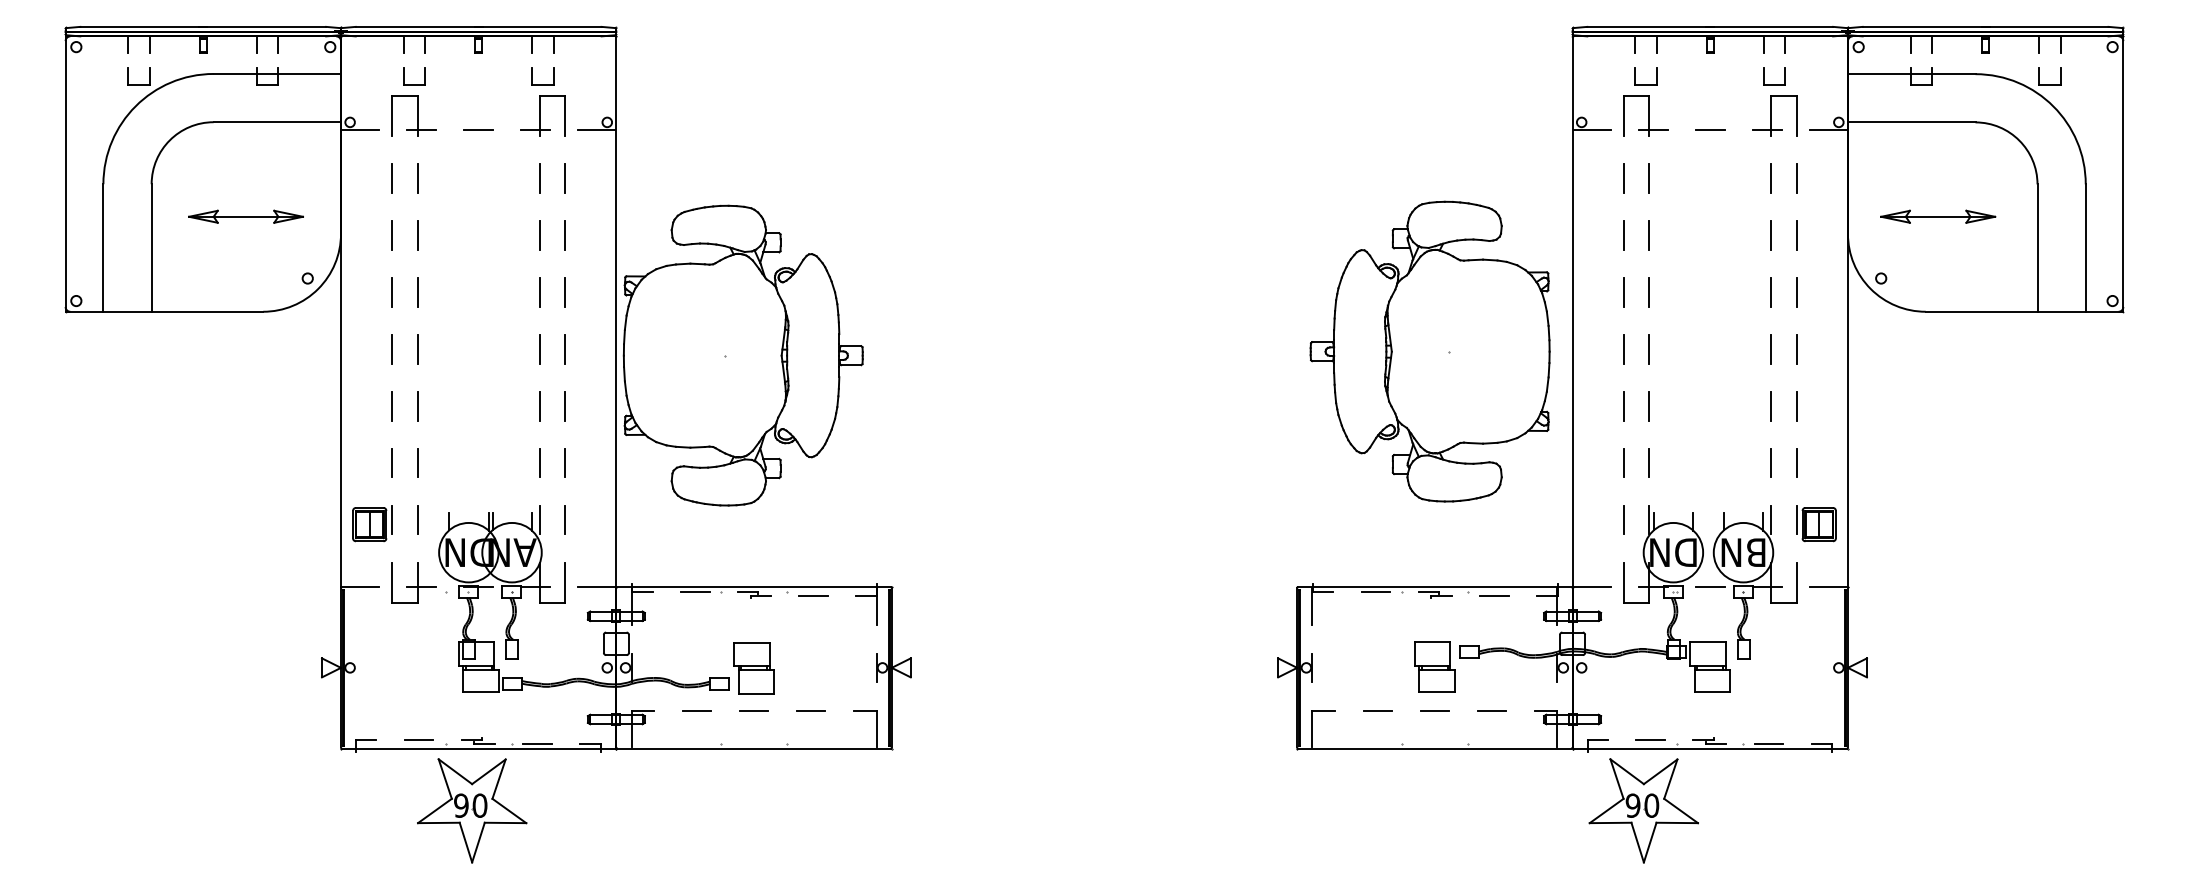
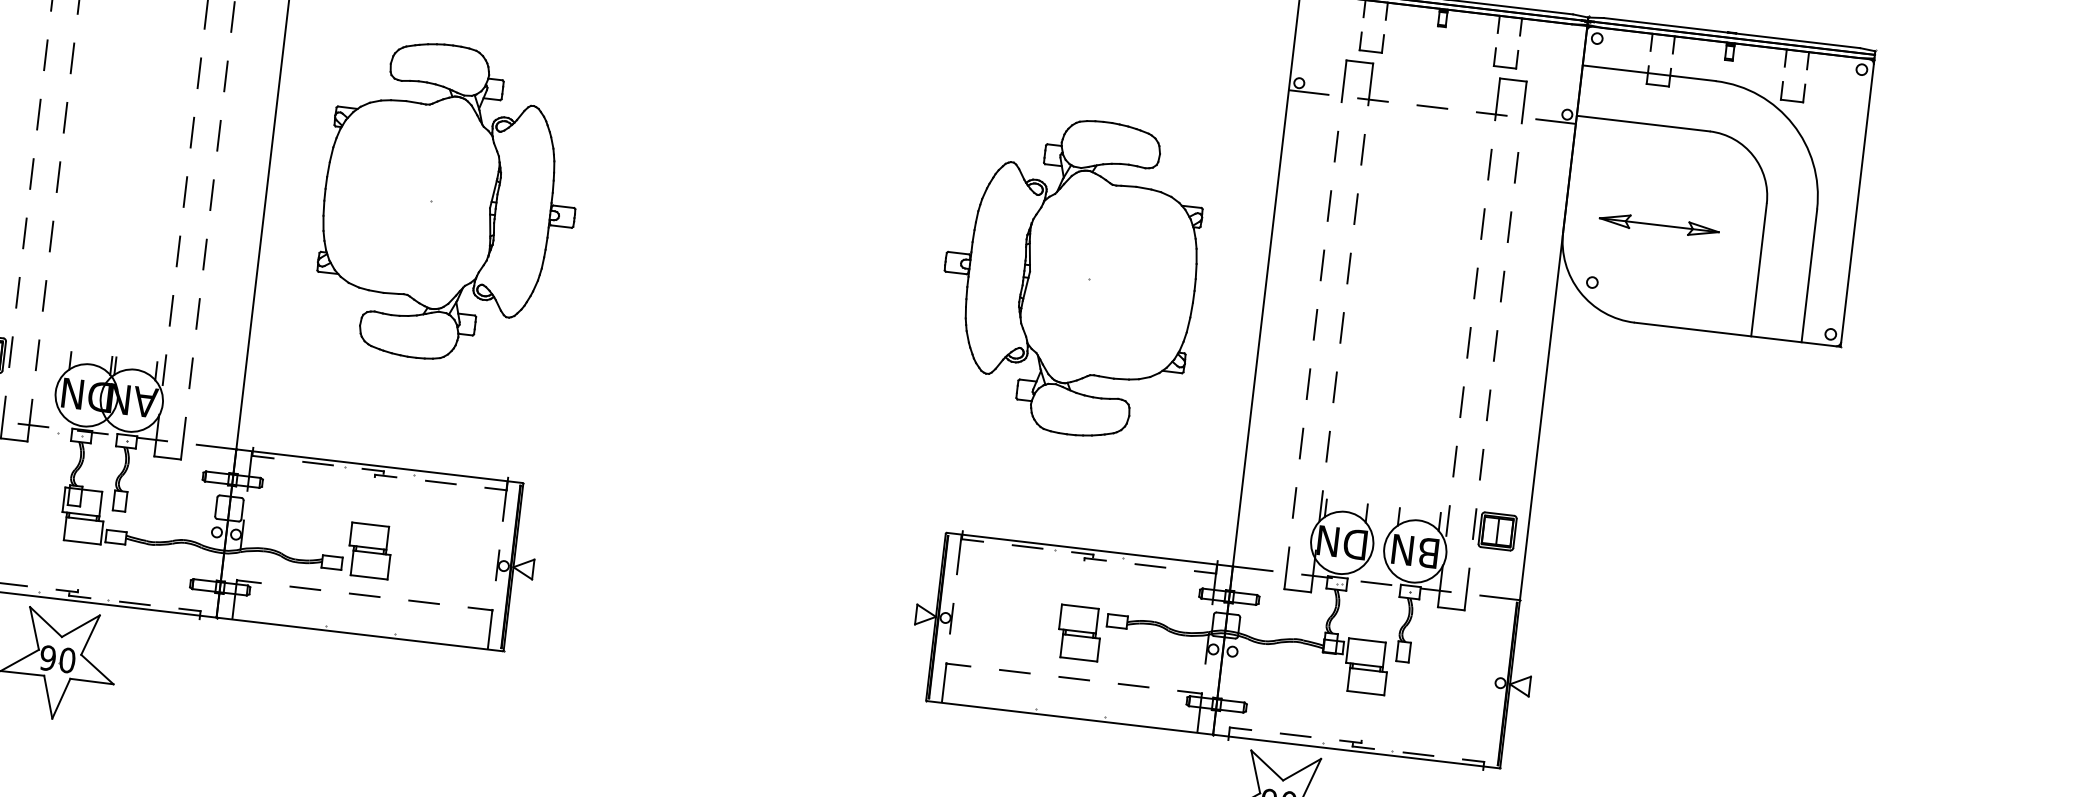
part: (1429, 351) -> (1069, 276), moved
part: (742, 355) -> (449, 203), moved

